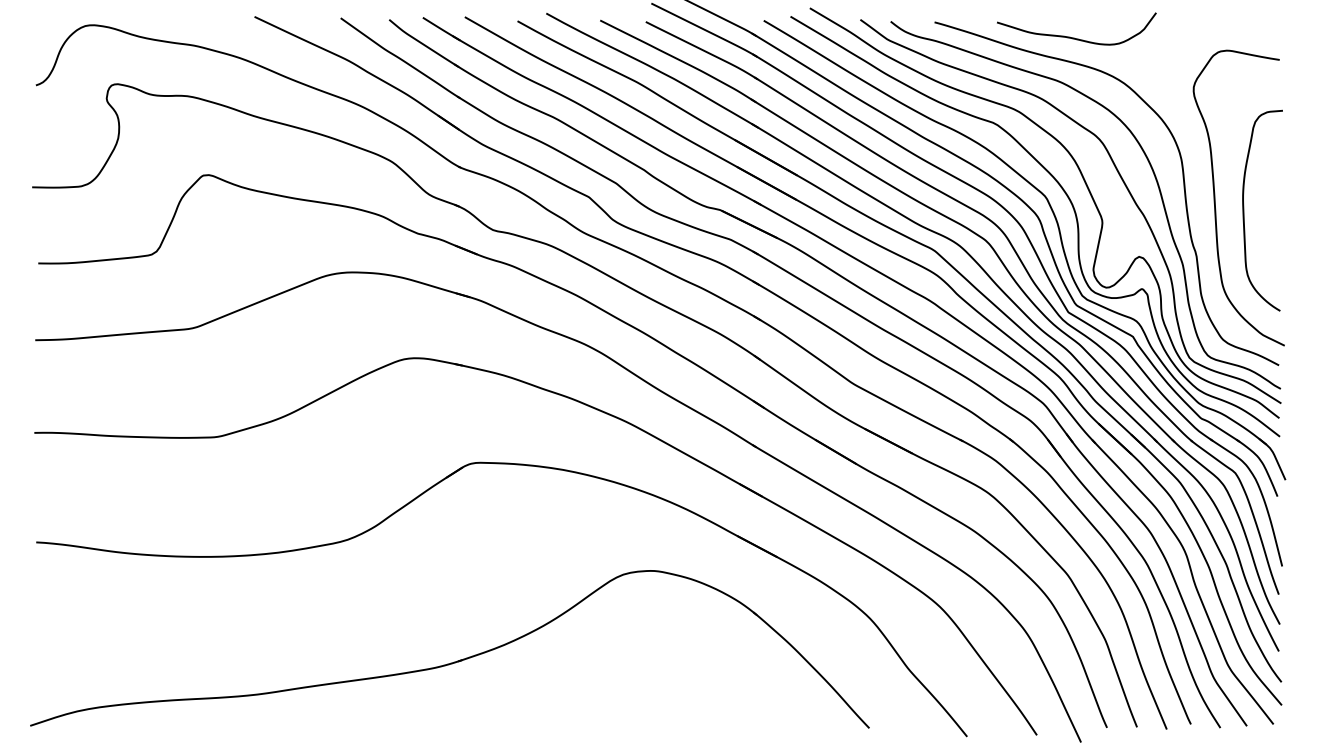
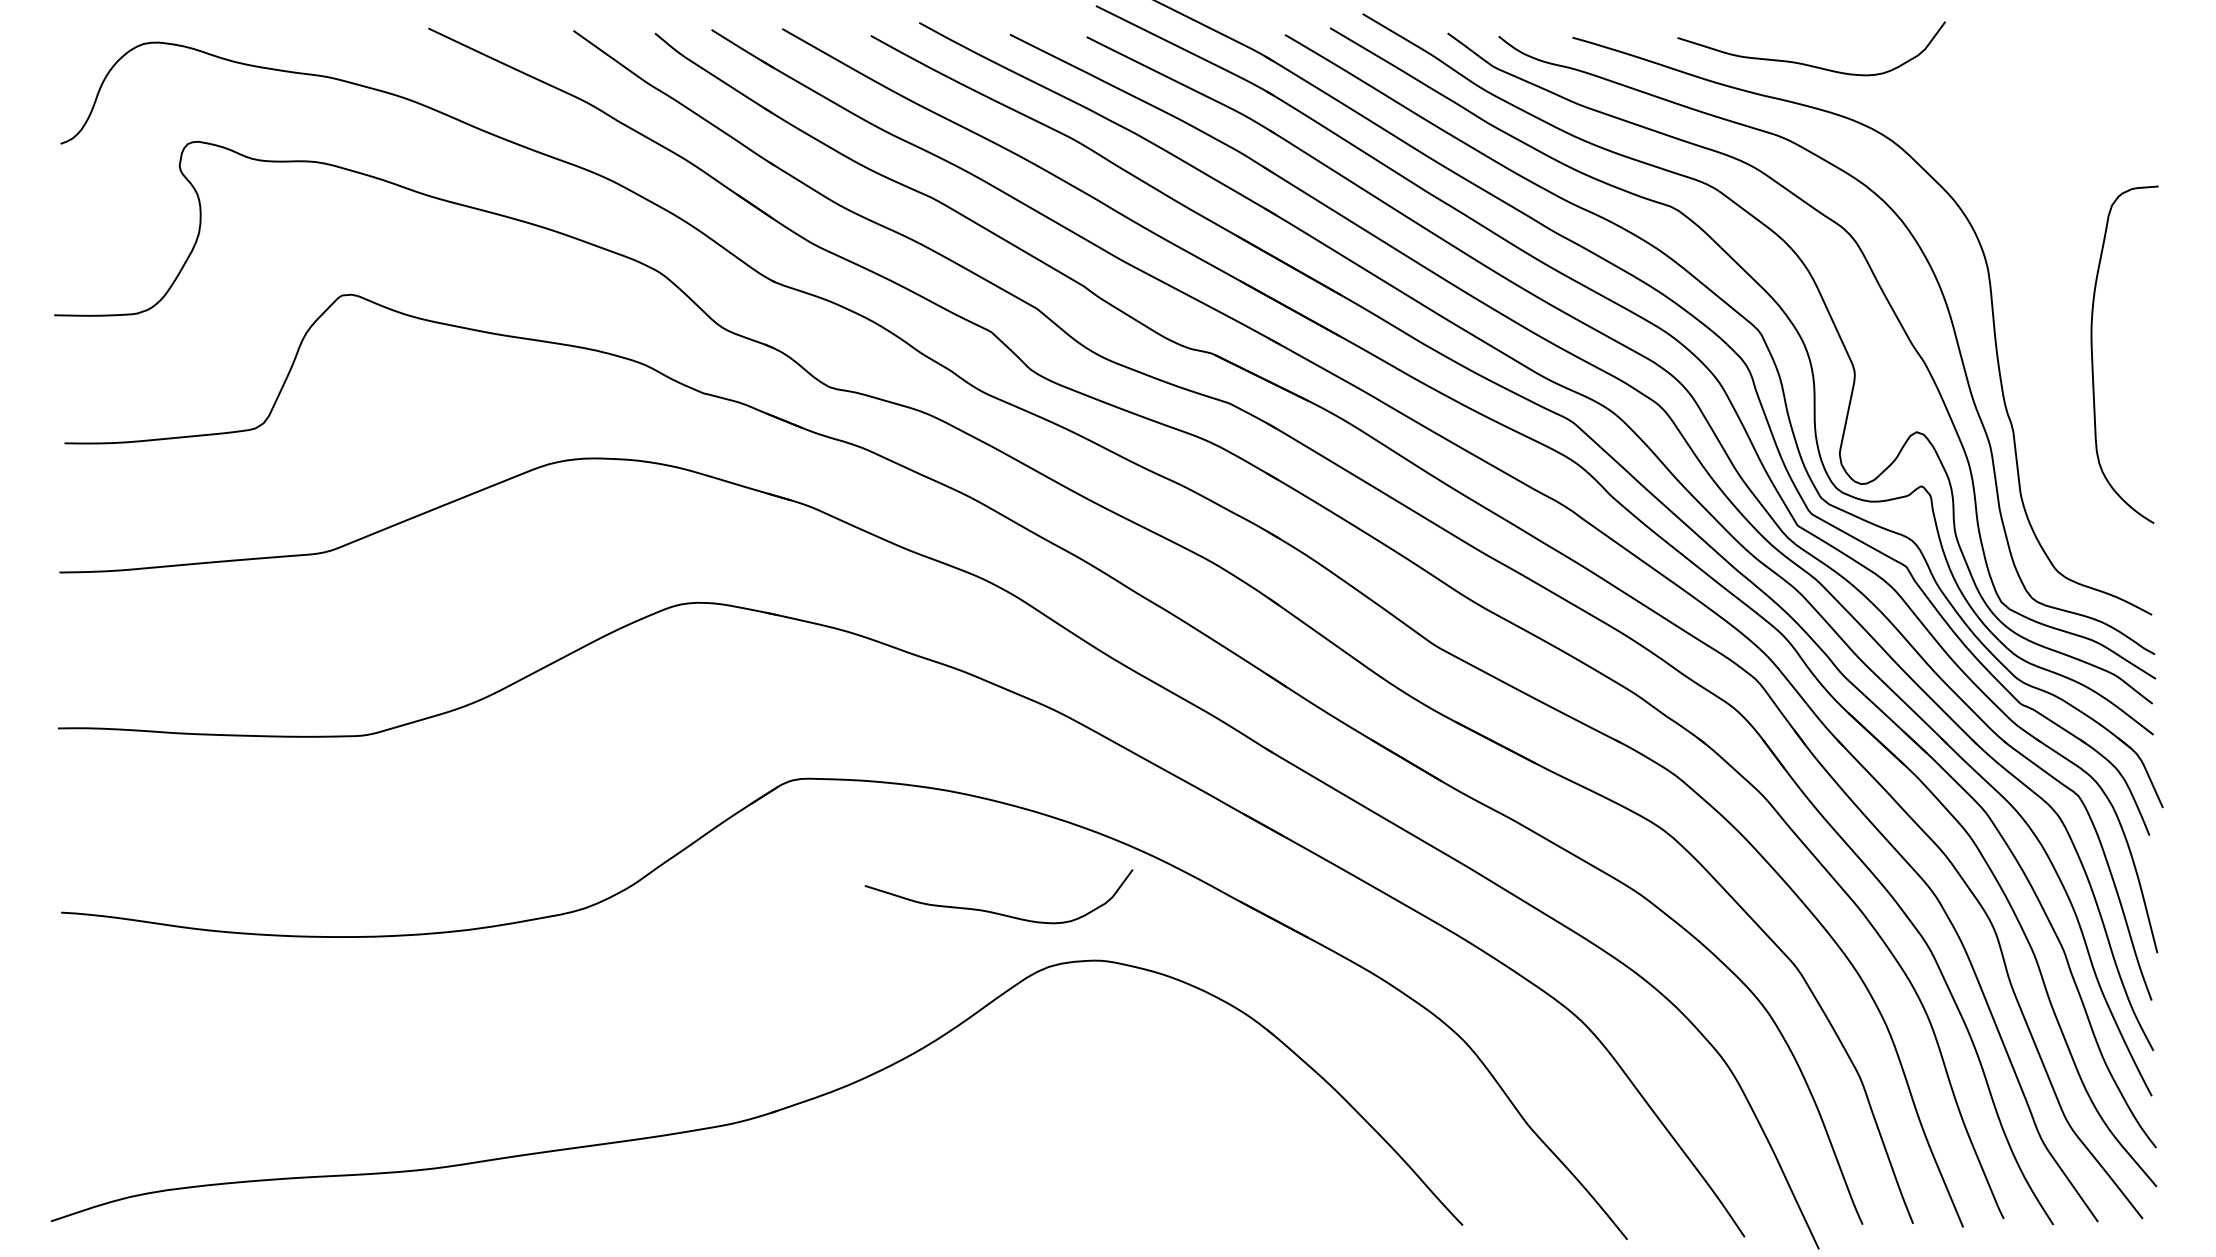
curve: (1215, 197) -> (2045, 332), removed
curve: (591, 541) -> (995, 911), added

